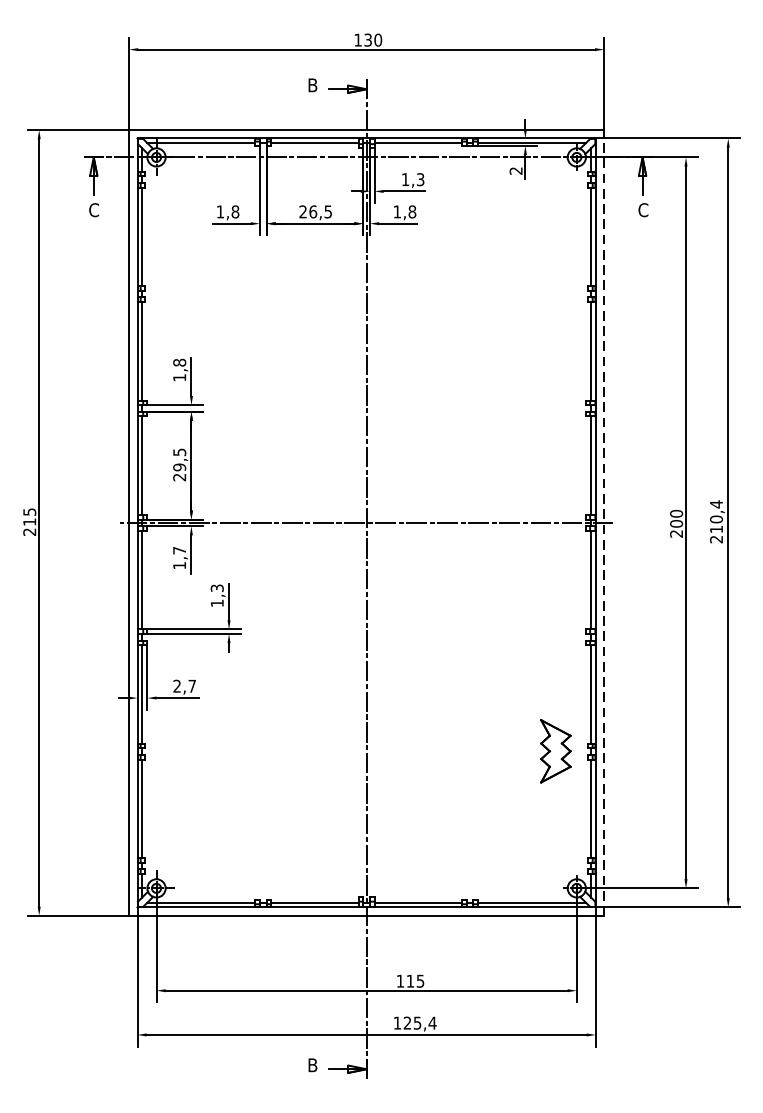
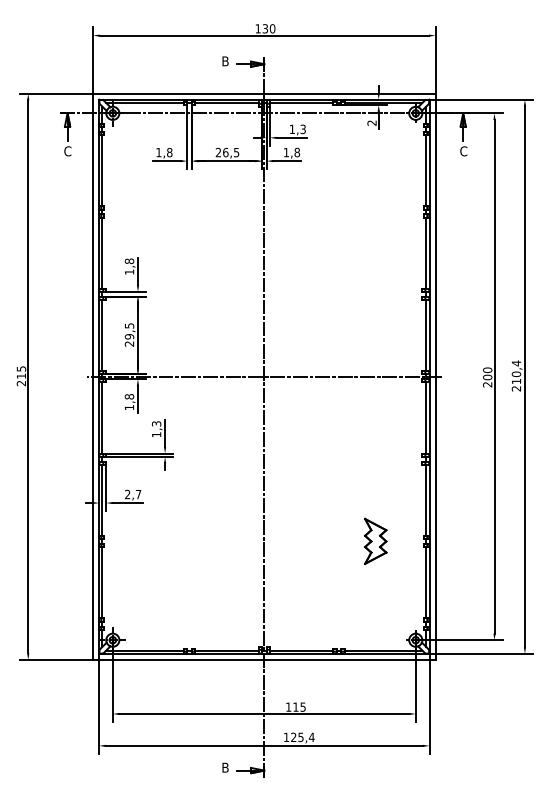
line: (604, 522) -> (435, 376), dashed -> solid
text: (179, 550) -> (129, 396), 1,7 -> 1,8
part: (555, 750) -> (375, 540), moved

